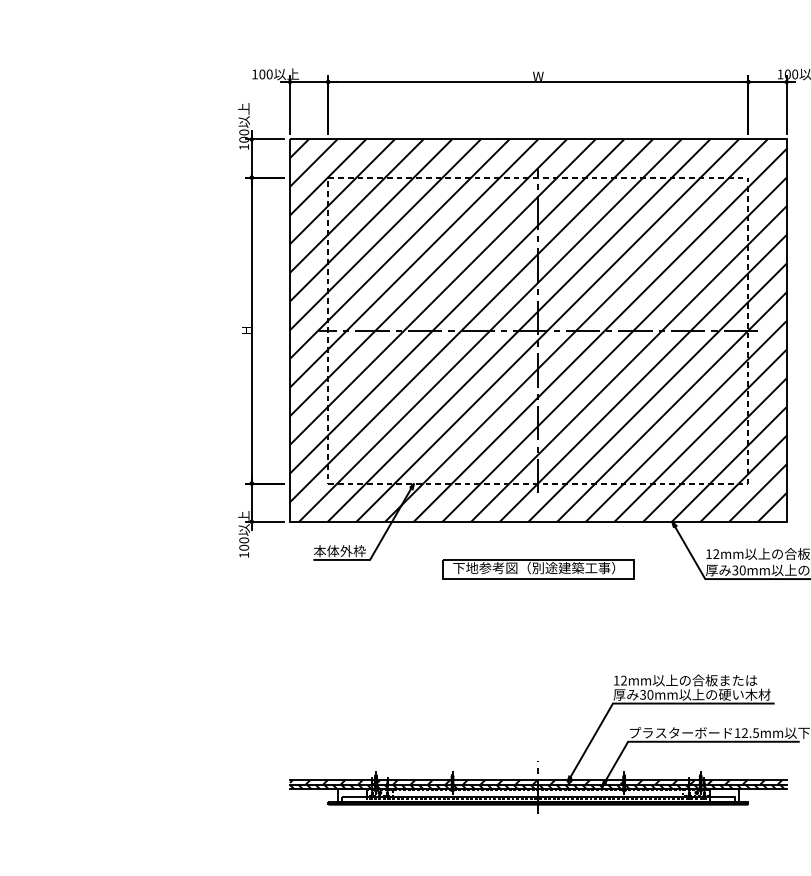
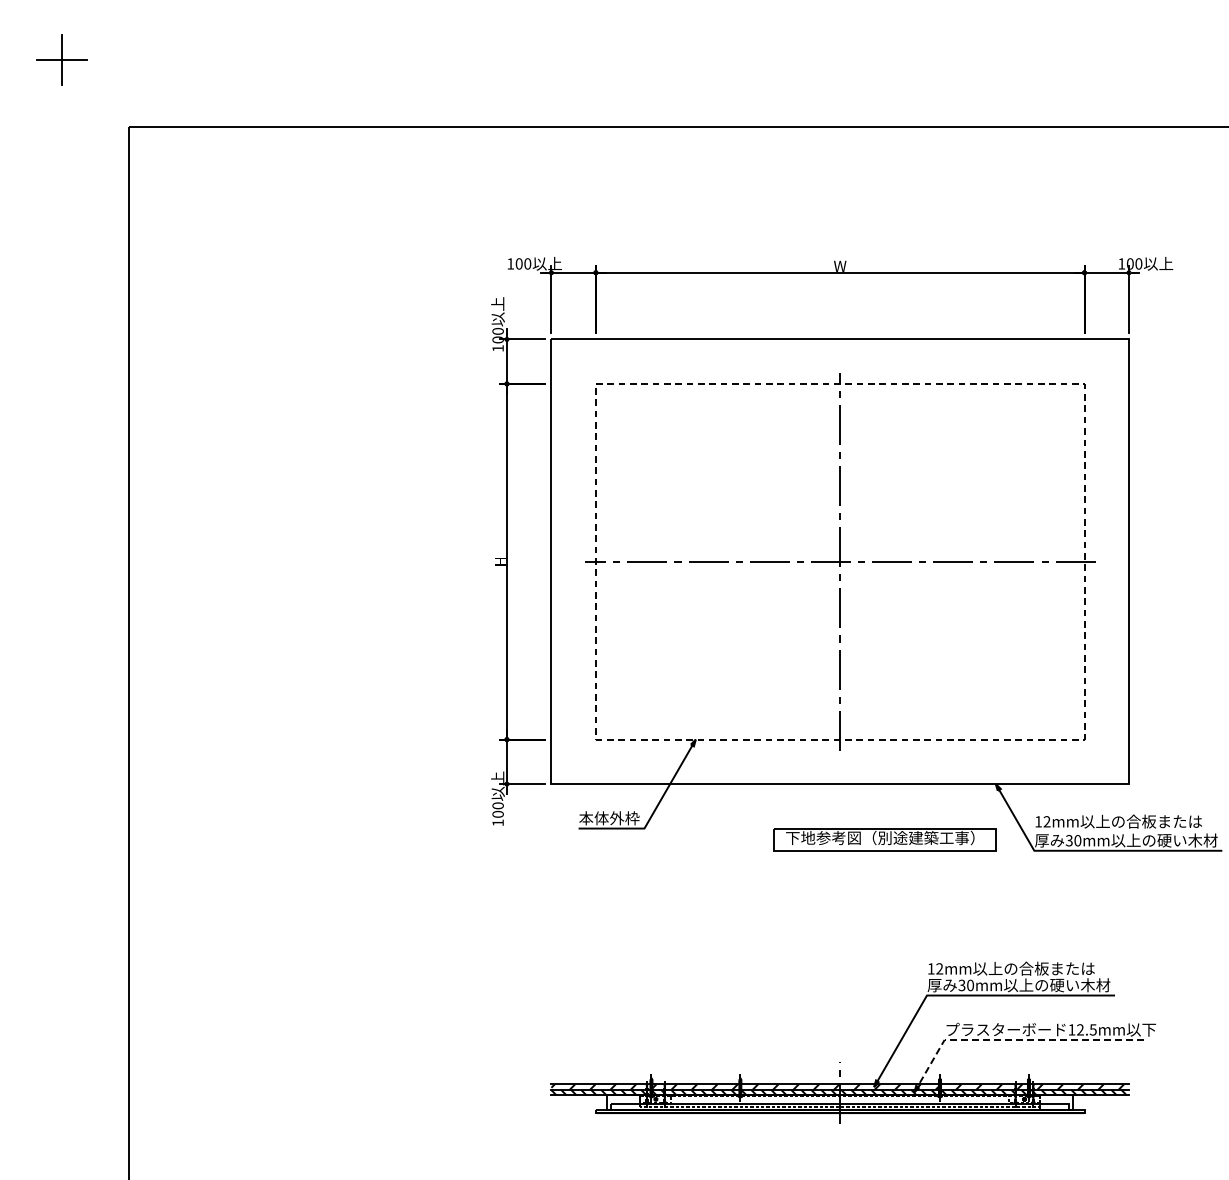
hatch: (538, 330) -> (840, 561), removed
part: (537, 569) -> (884, 839), moved
line: (687, 741) -> (1013, 1039), solid -> dashed

